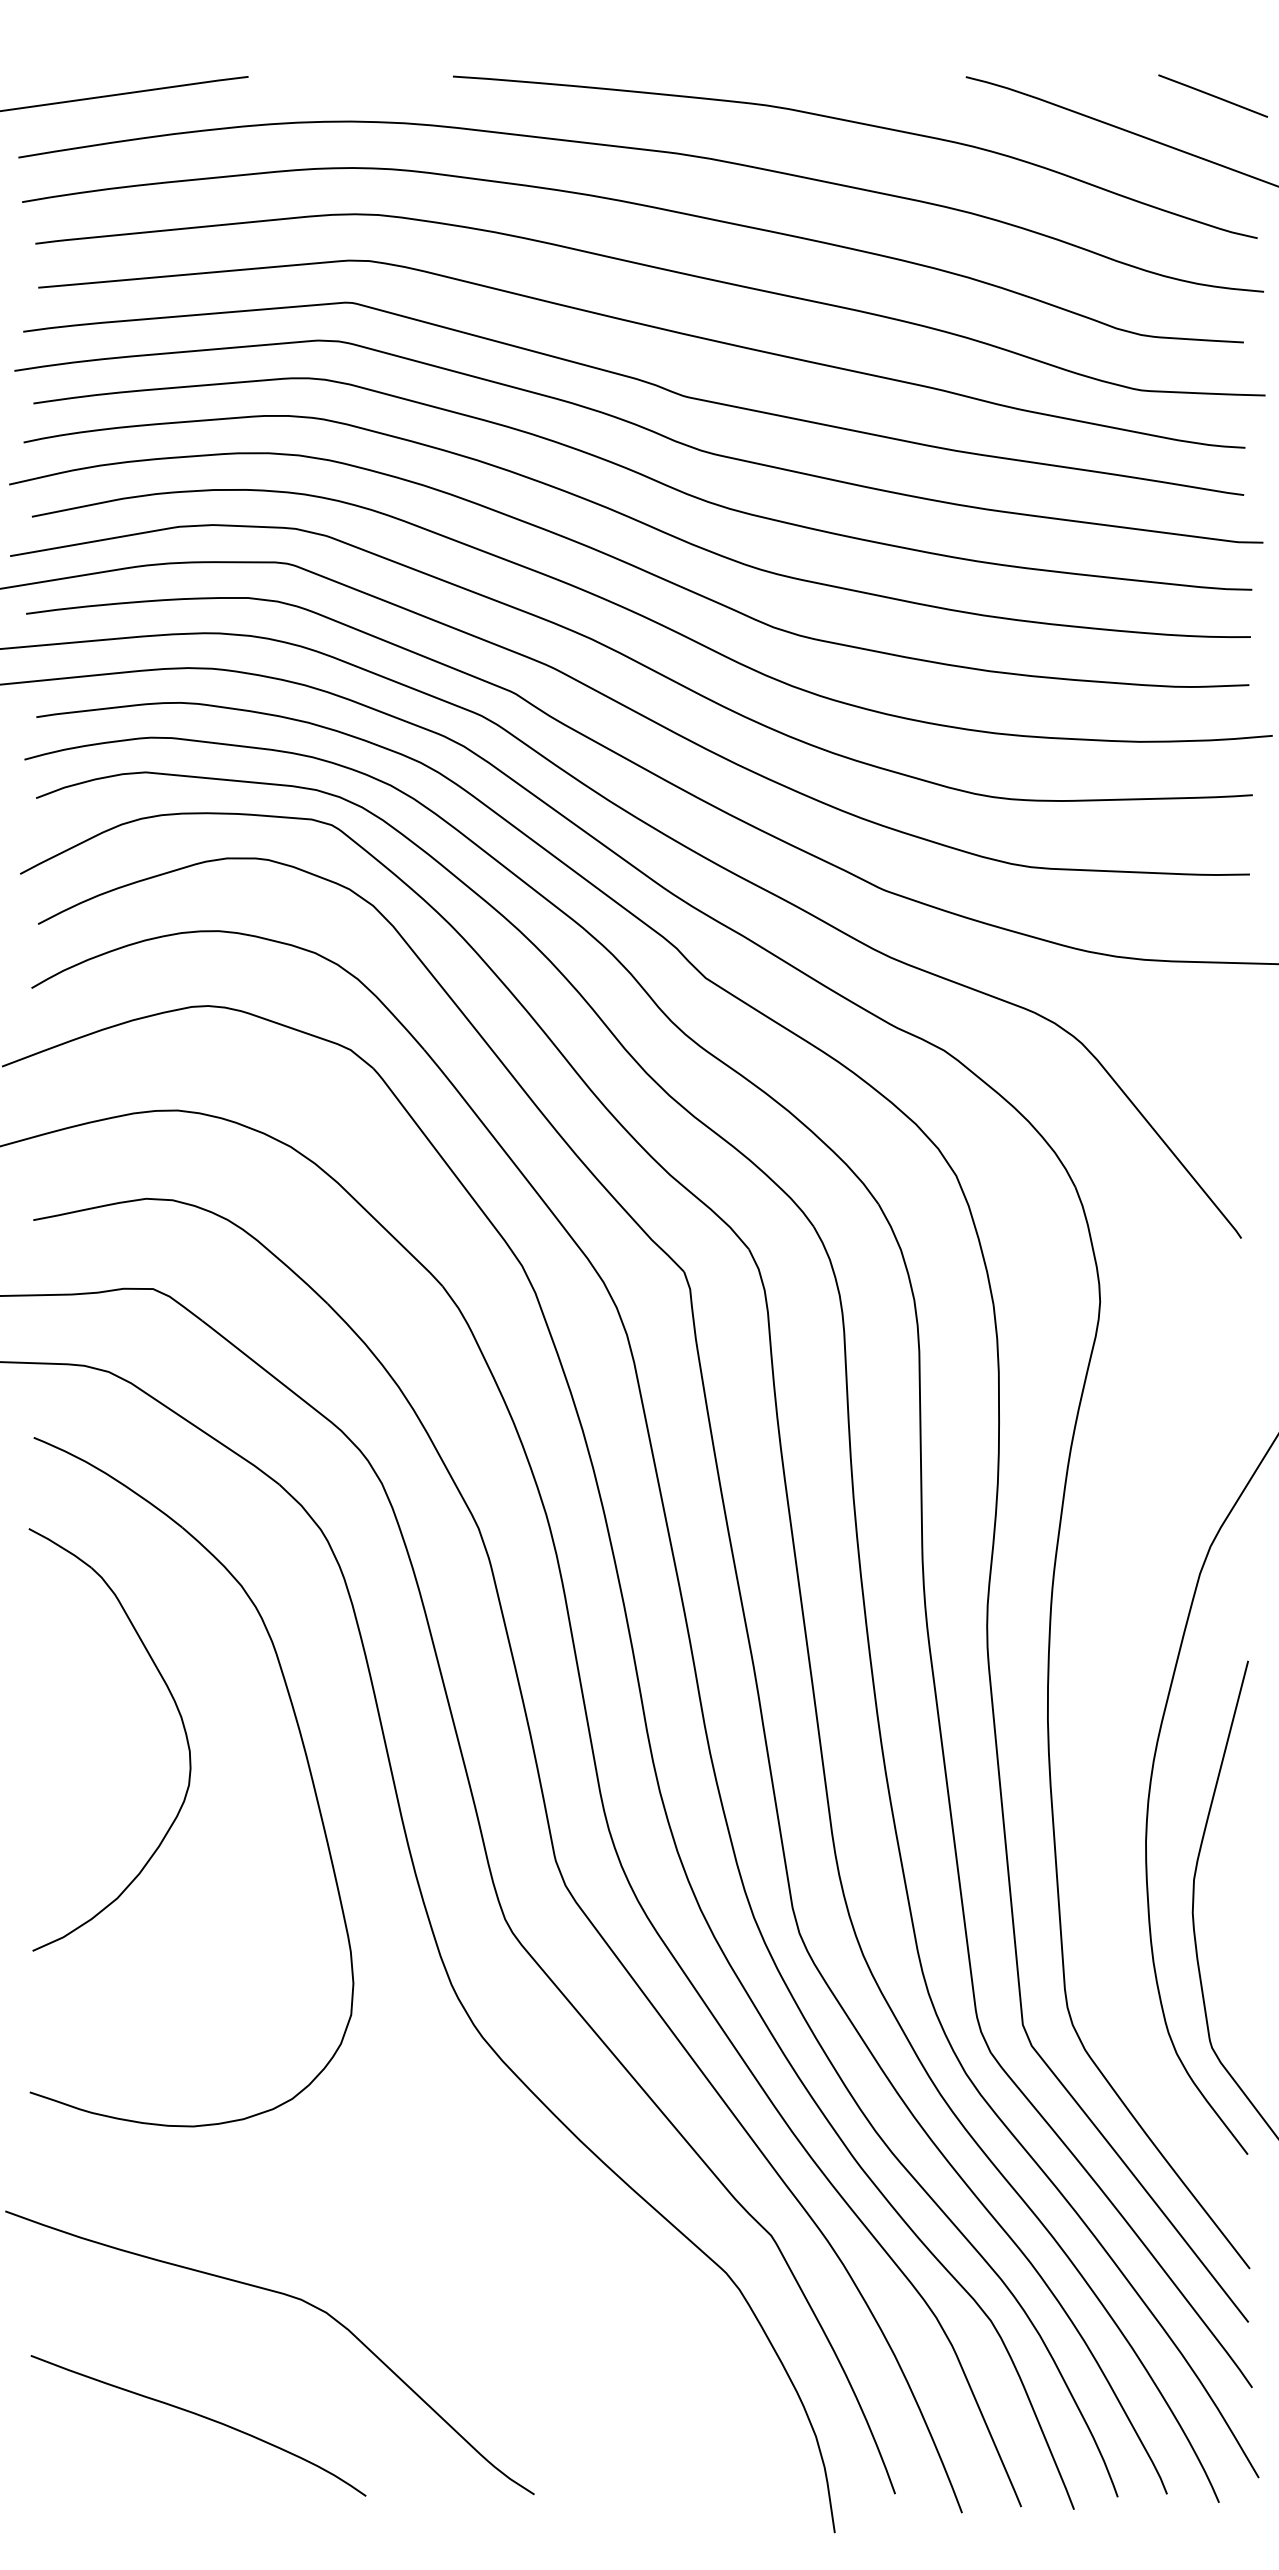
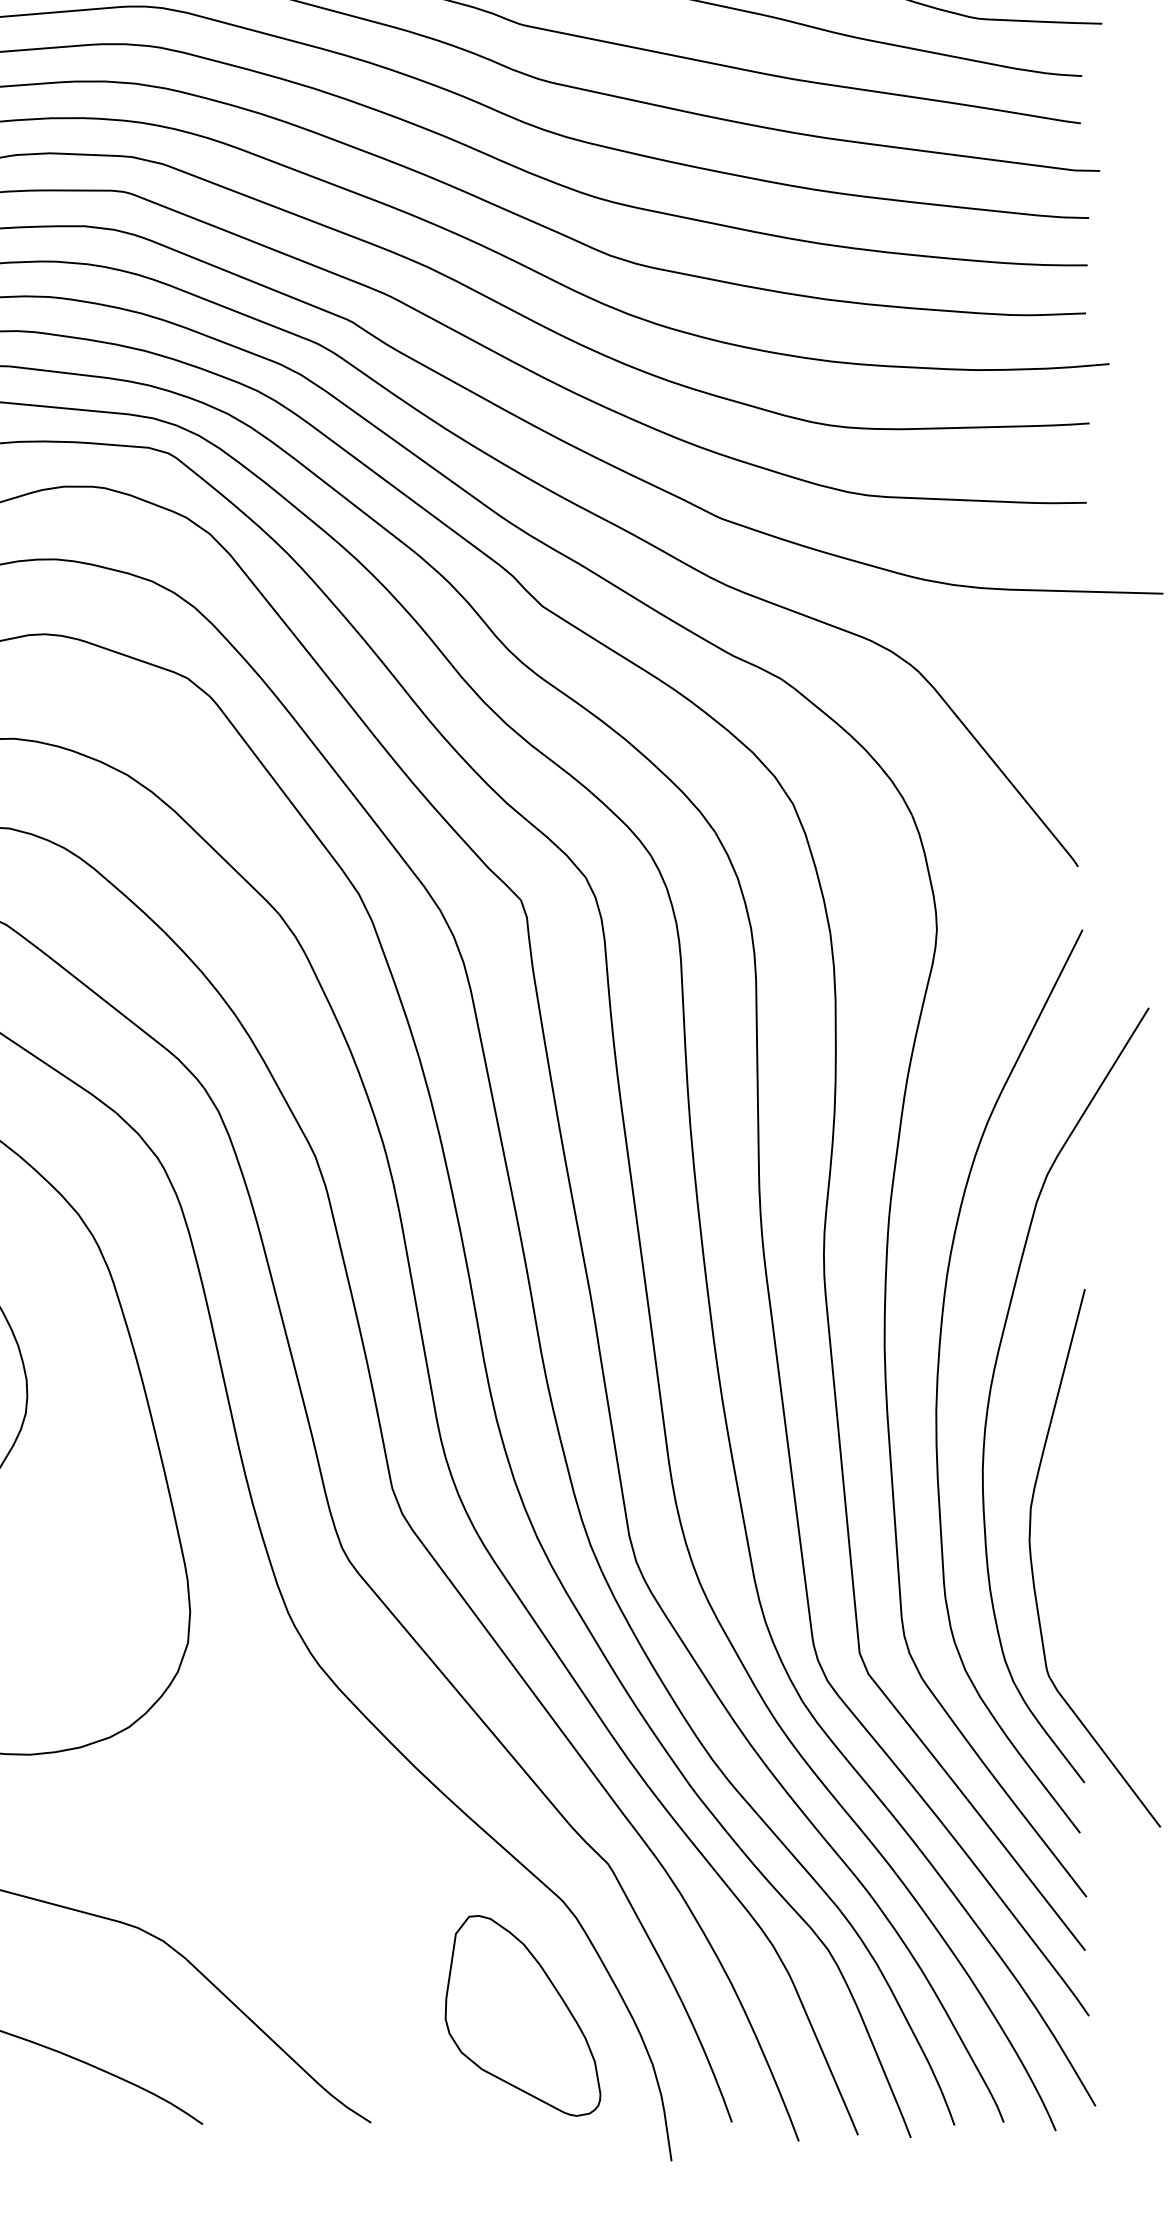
curve: (1102, 1742) -> (939, 1370), added
part: (686, 2387) -> (523, 2015), added

